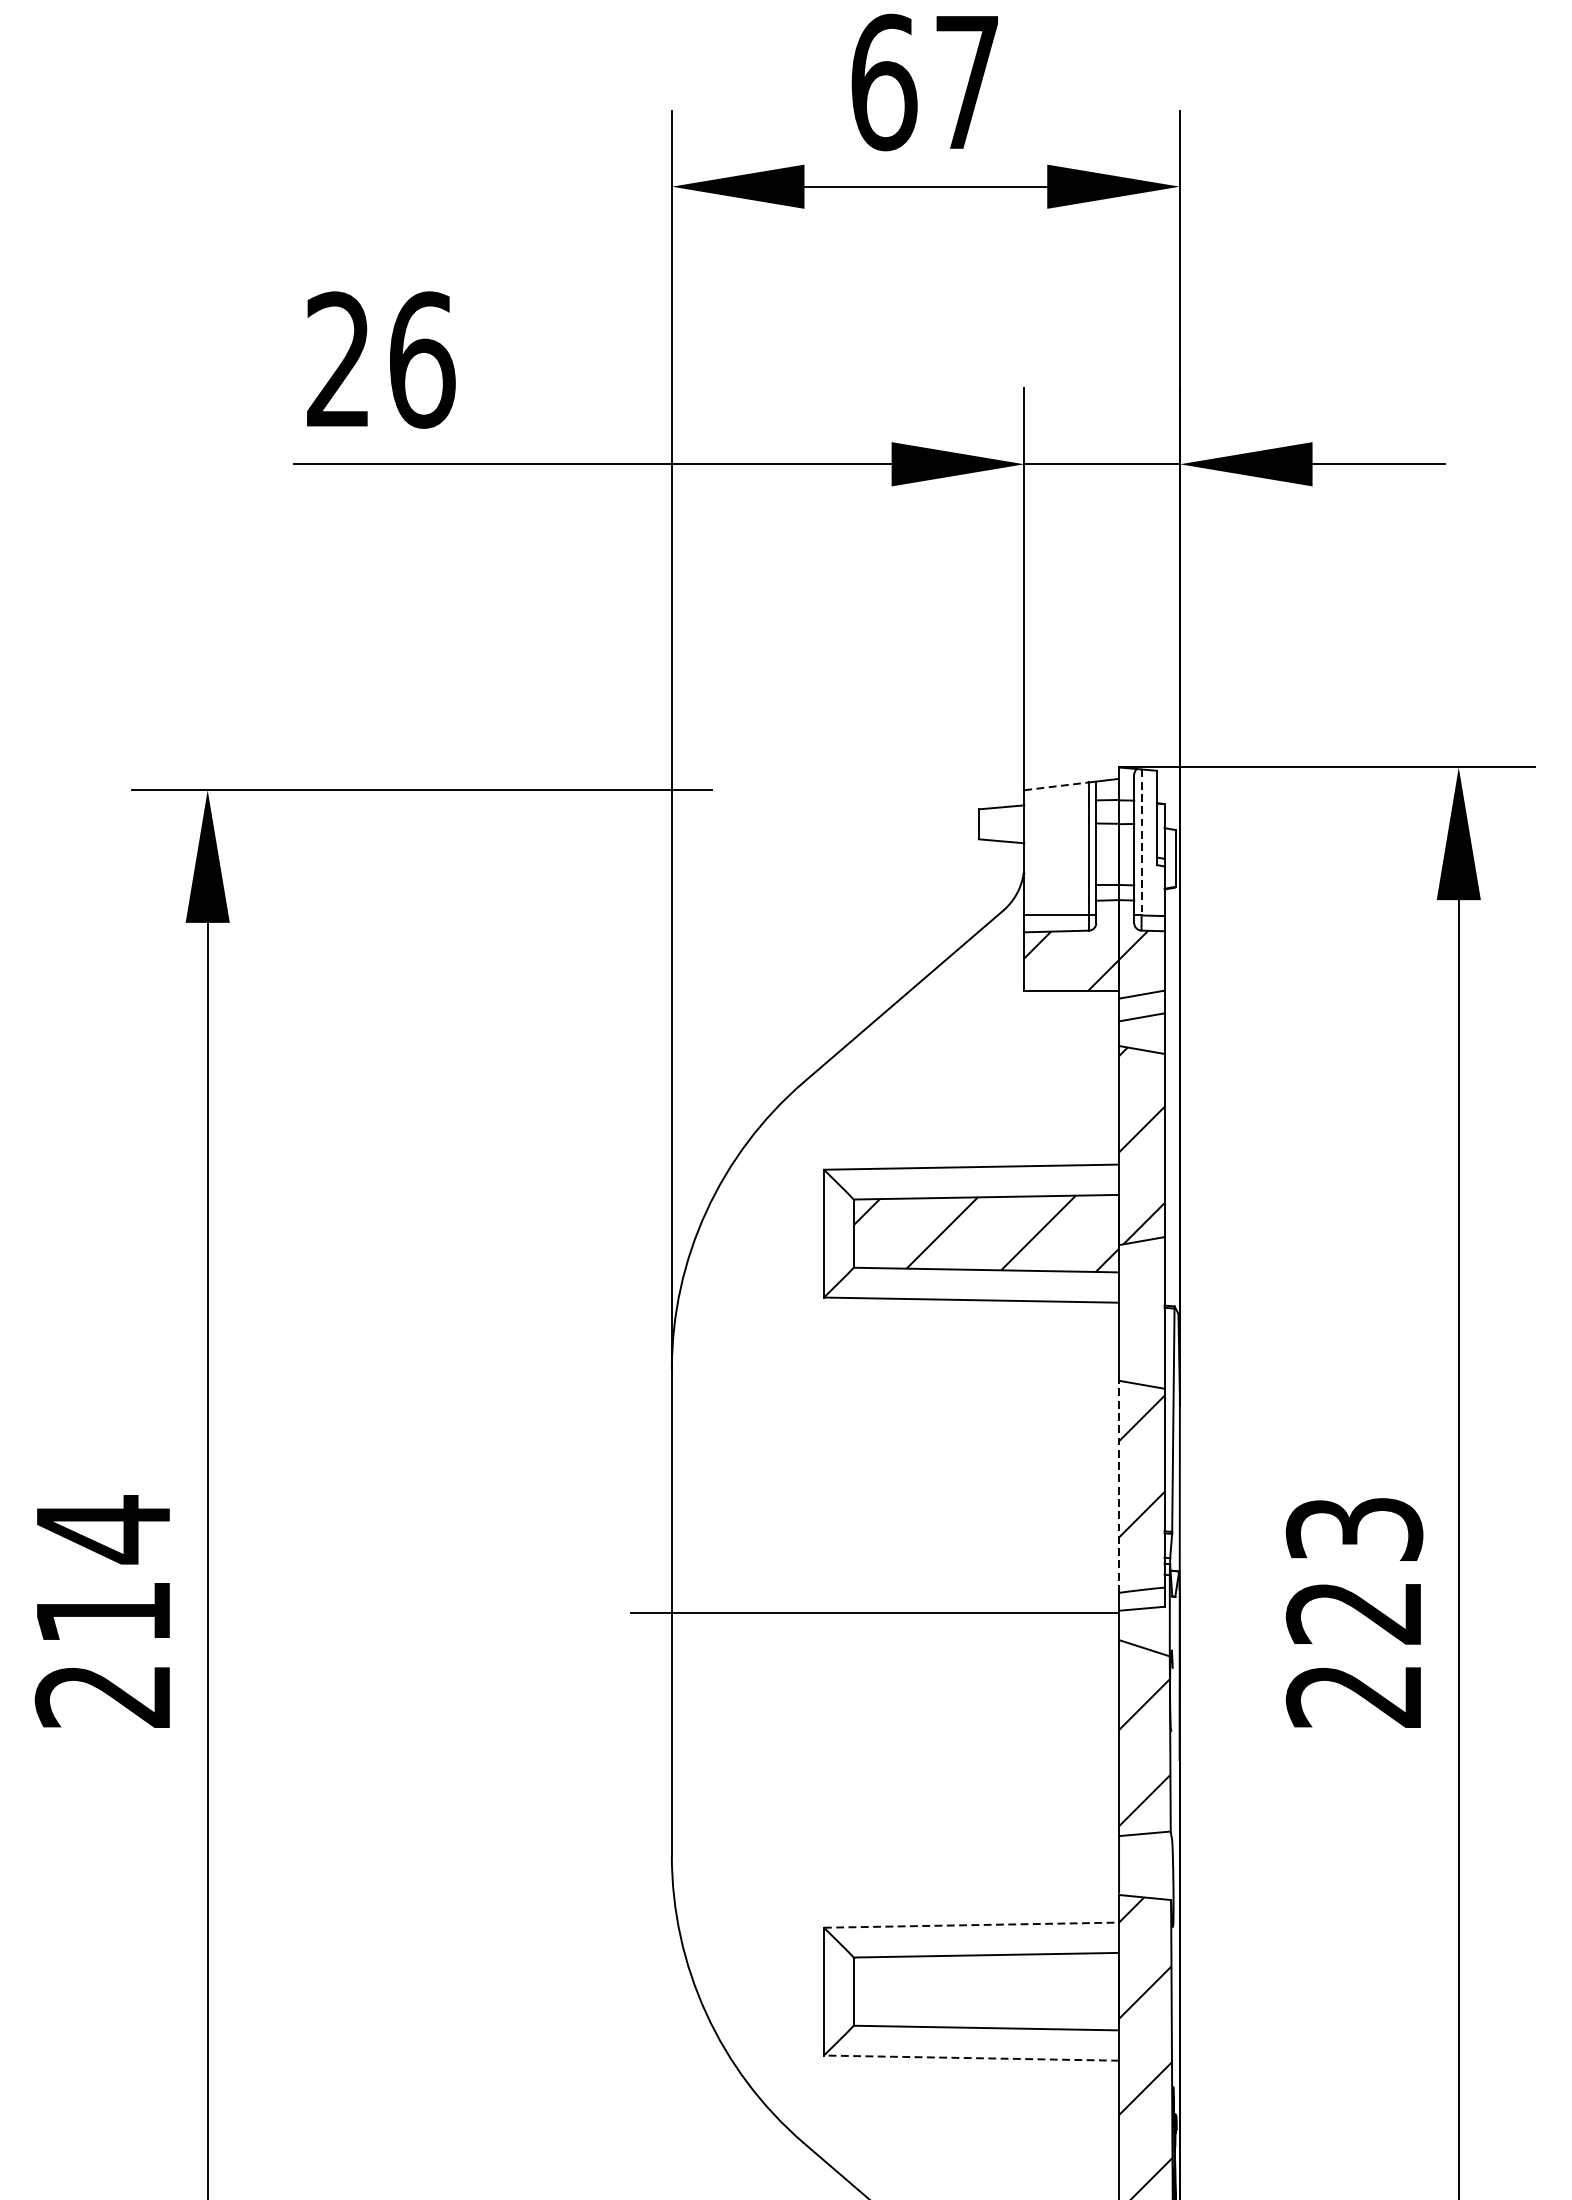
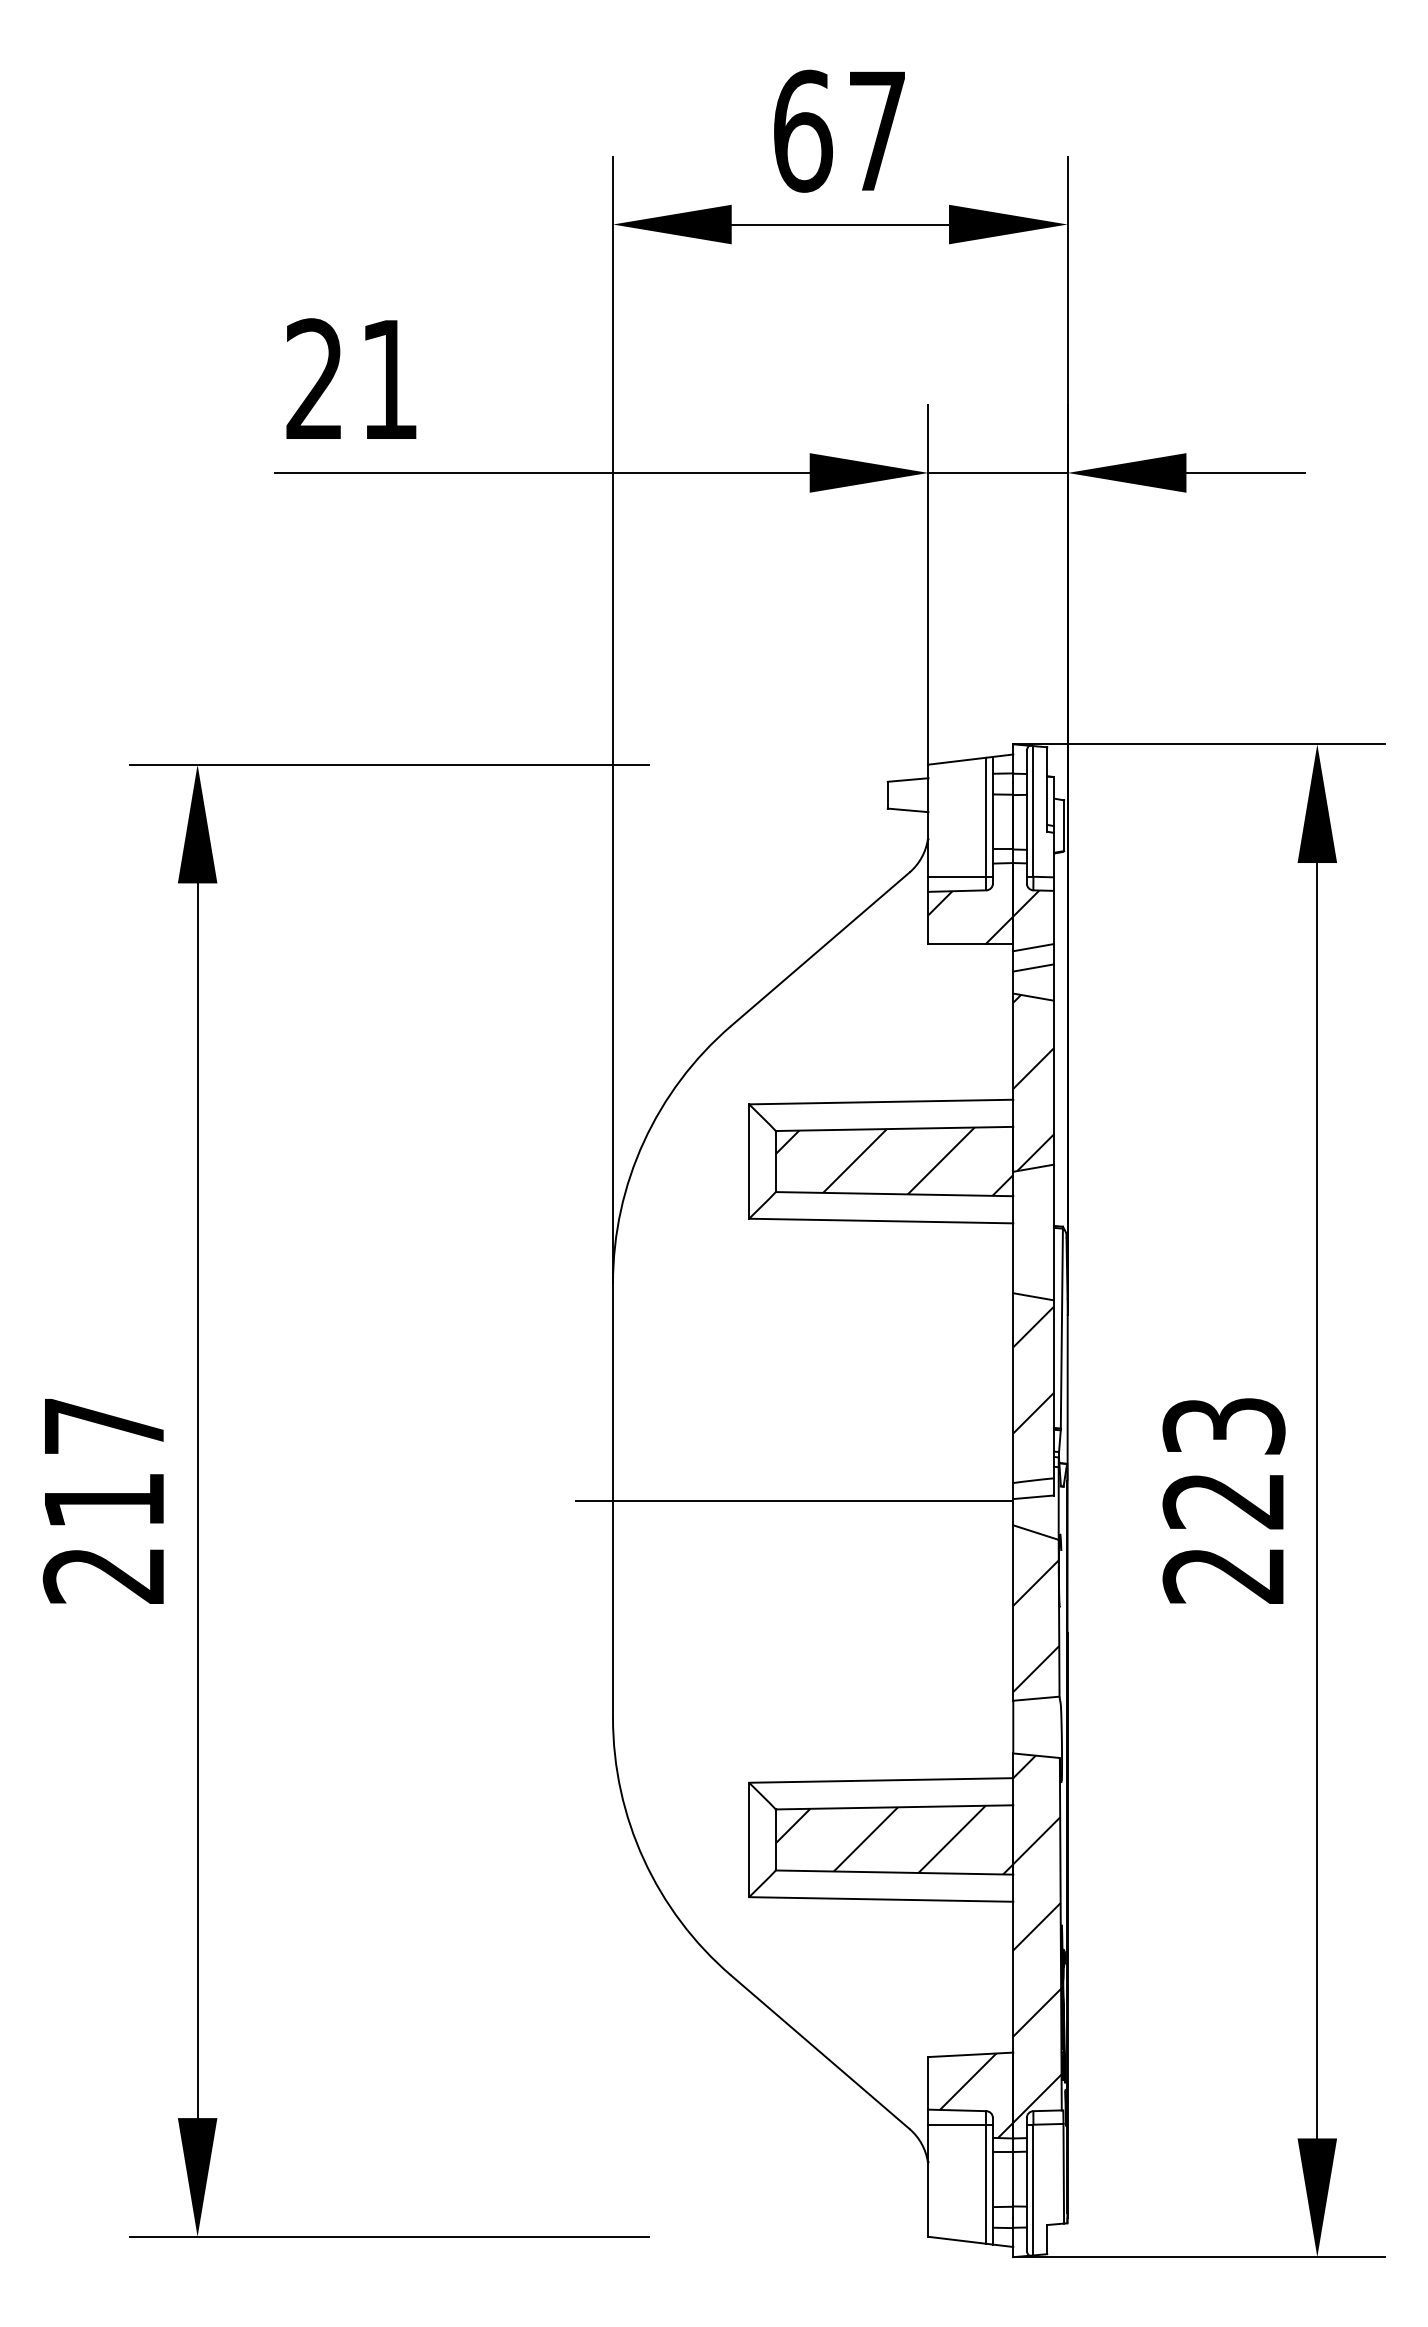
text: (422, 359) -> (389, 379), 26 -> 21
line: (1056, 786) -> (957, 761), dashed -> solid
line: (1141, 842) -> (1033, 811), dashed -> solid
line: (1119, 1487) -> (1013, 1388), dashed -> solid
text: (103, 1529) -> (104, 1426), 214 -> 217
line: (971, 1925) -> (881, 1780), dashed -> solid
hatch: (986, 1991) -> (894, 1839), added
line: (970, 2058) -> (880, 1899), dashed -> solid

